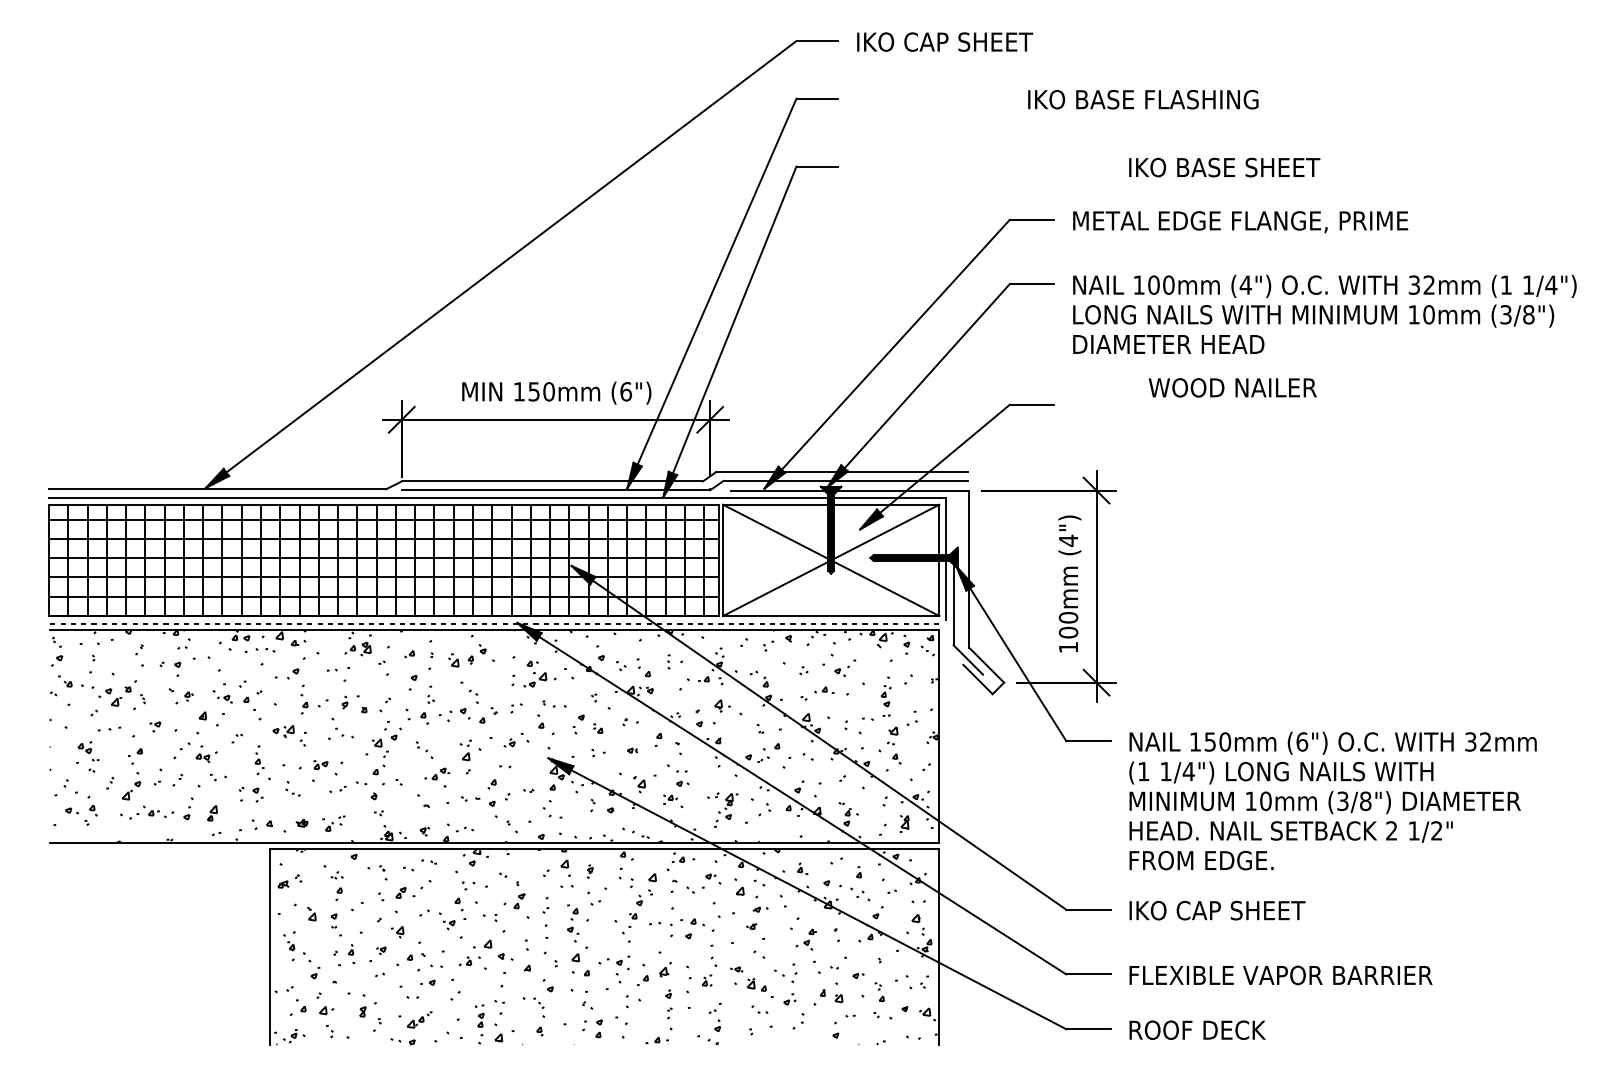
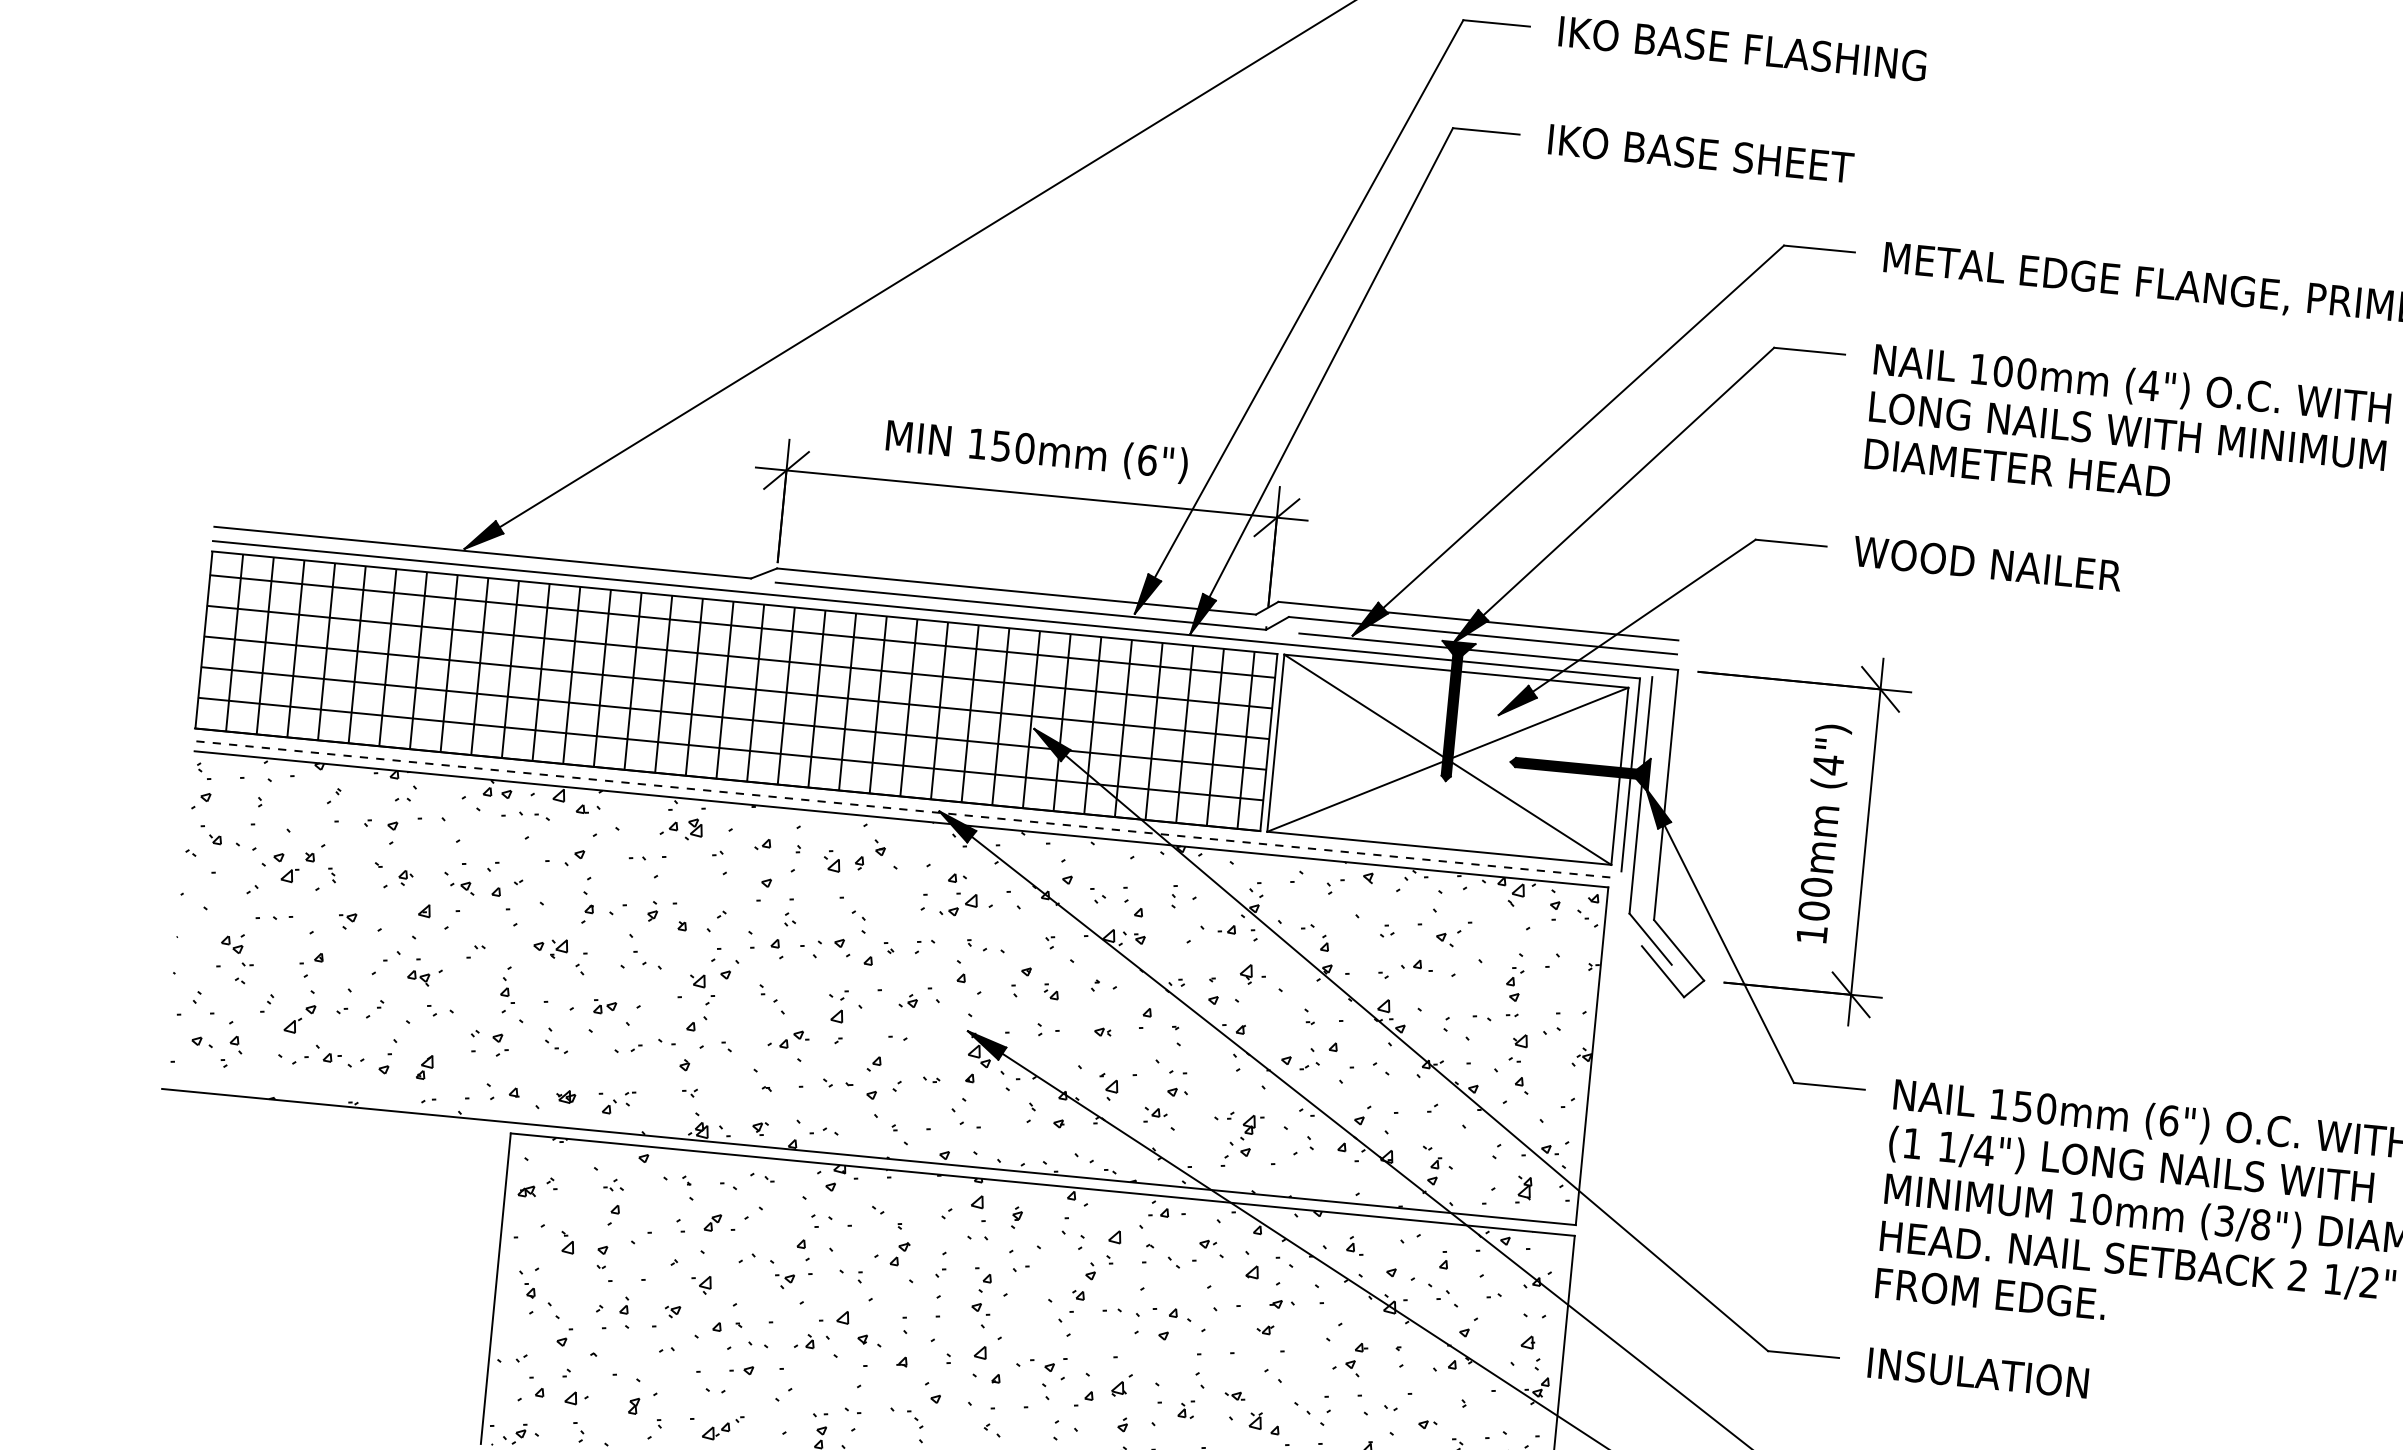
text: (1143, 99) -> (1743, 48), moved
text: (1224, 167) -> (1700, 153), moved
text: (1232, 387) -> (1987, 563), moved
line: (953, 523) -> (1647, 719), added
text: (1221, 910) -> (2014, 1376), IKO CAP SHEET -> INSULATION

